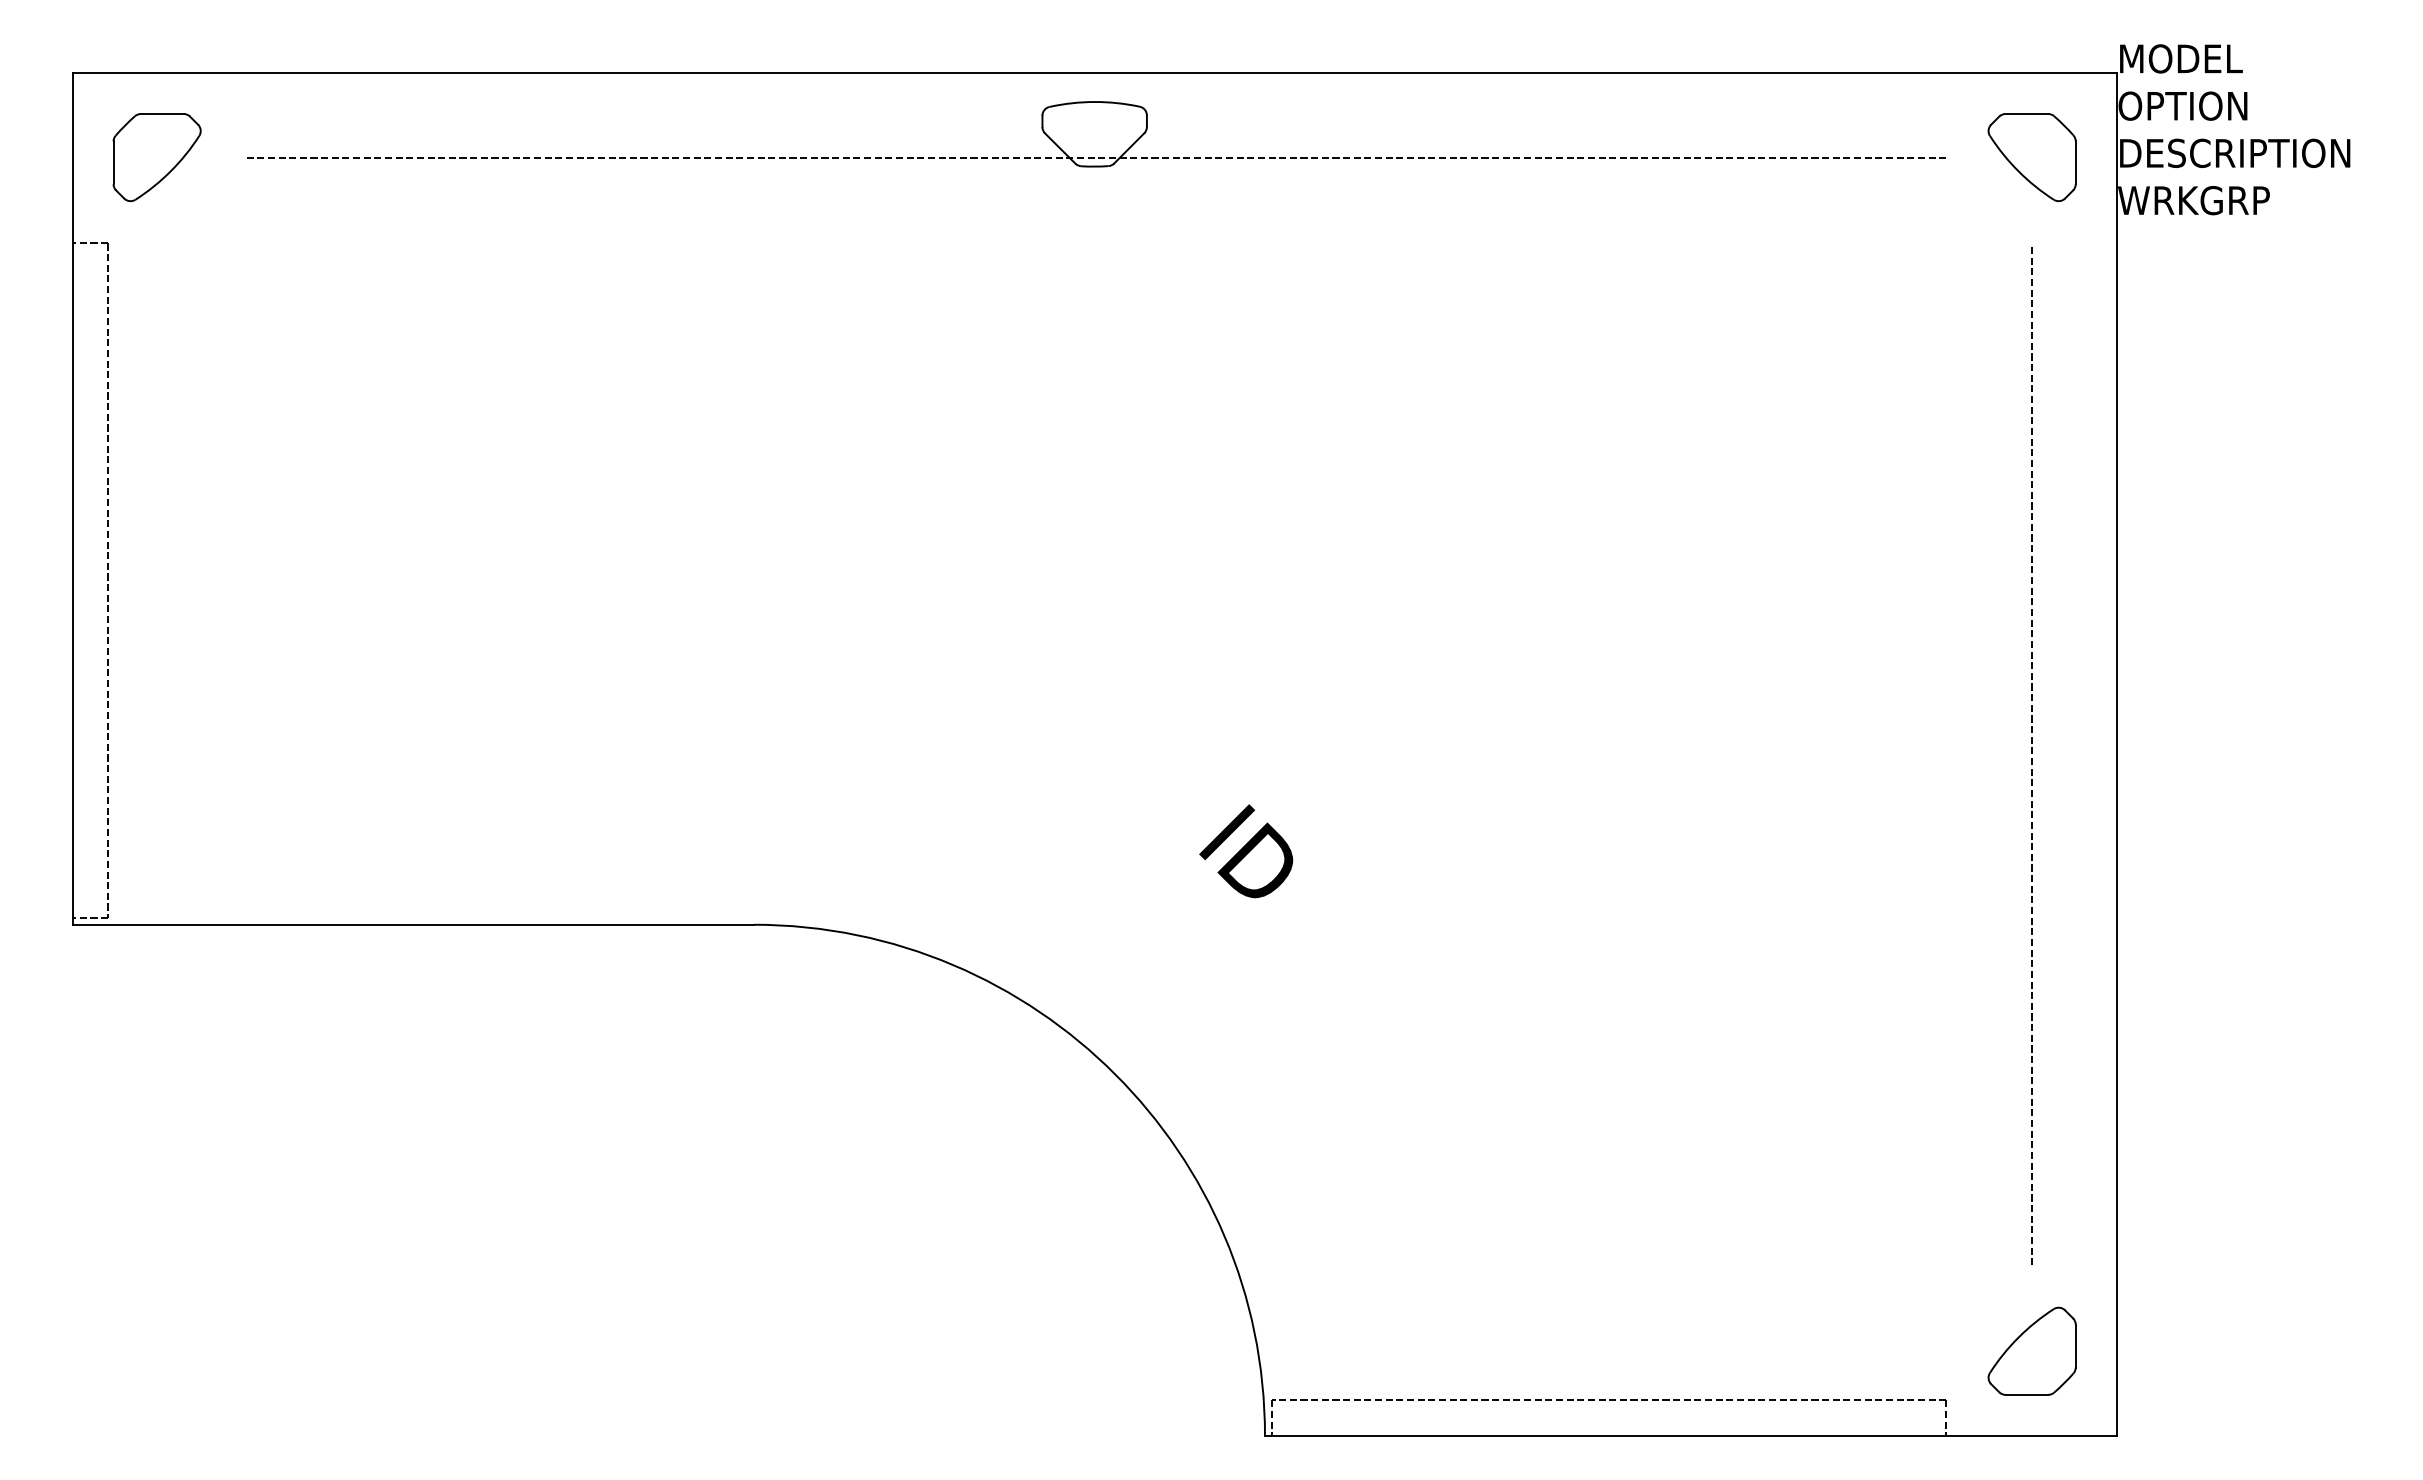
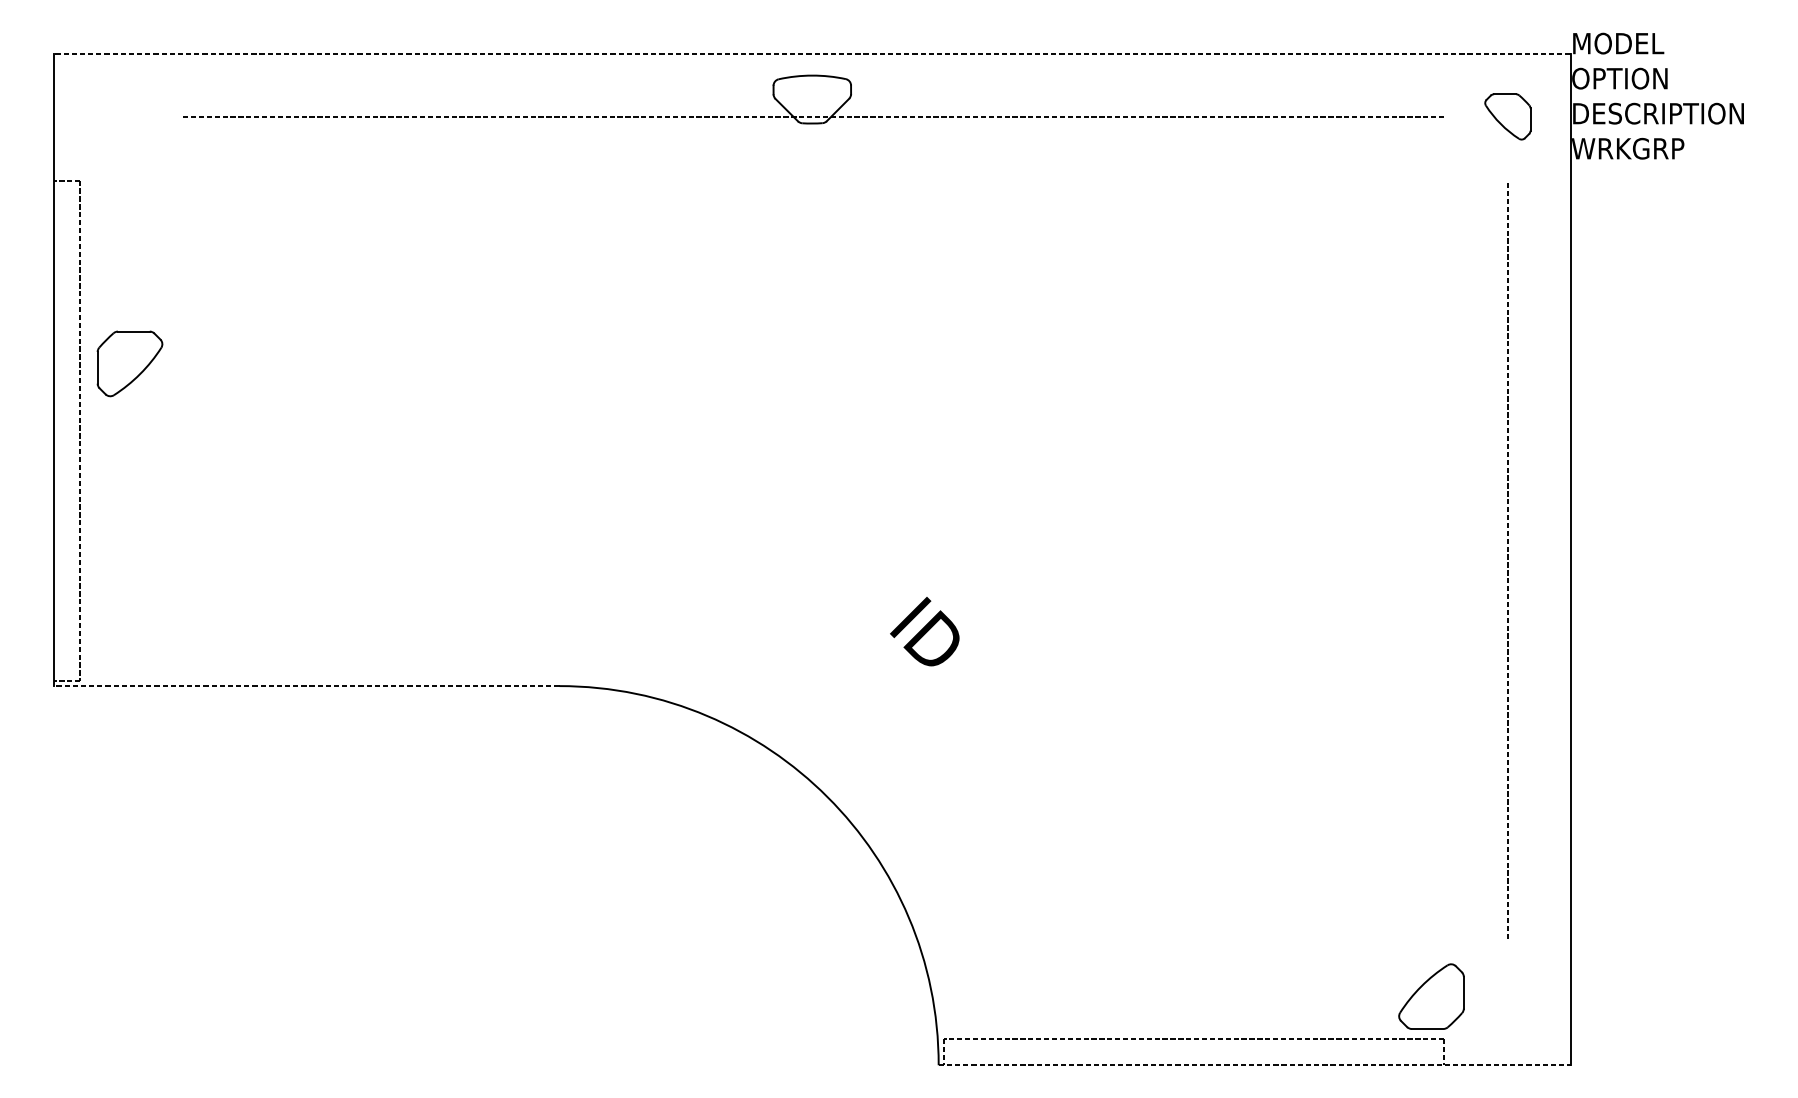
line: (1094, 73) -> (812, 54), solid -> dashed
part: (156, 157) -> (129, 363), moved
part: (2031, 157) -> (1507, 116), size x0.7
line: (413, 924) -> (306, 685), solid -> dashed
part: (2031, 1350) -> (1431, 996), moved
line: (1690, 1435) -> (1254, 1065), solid -> dashed

